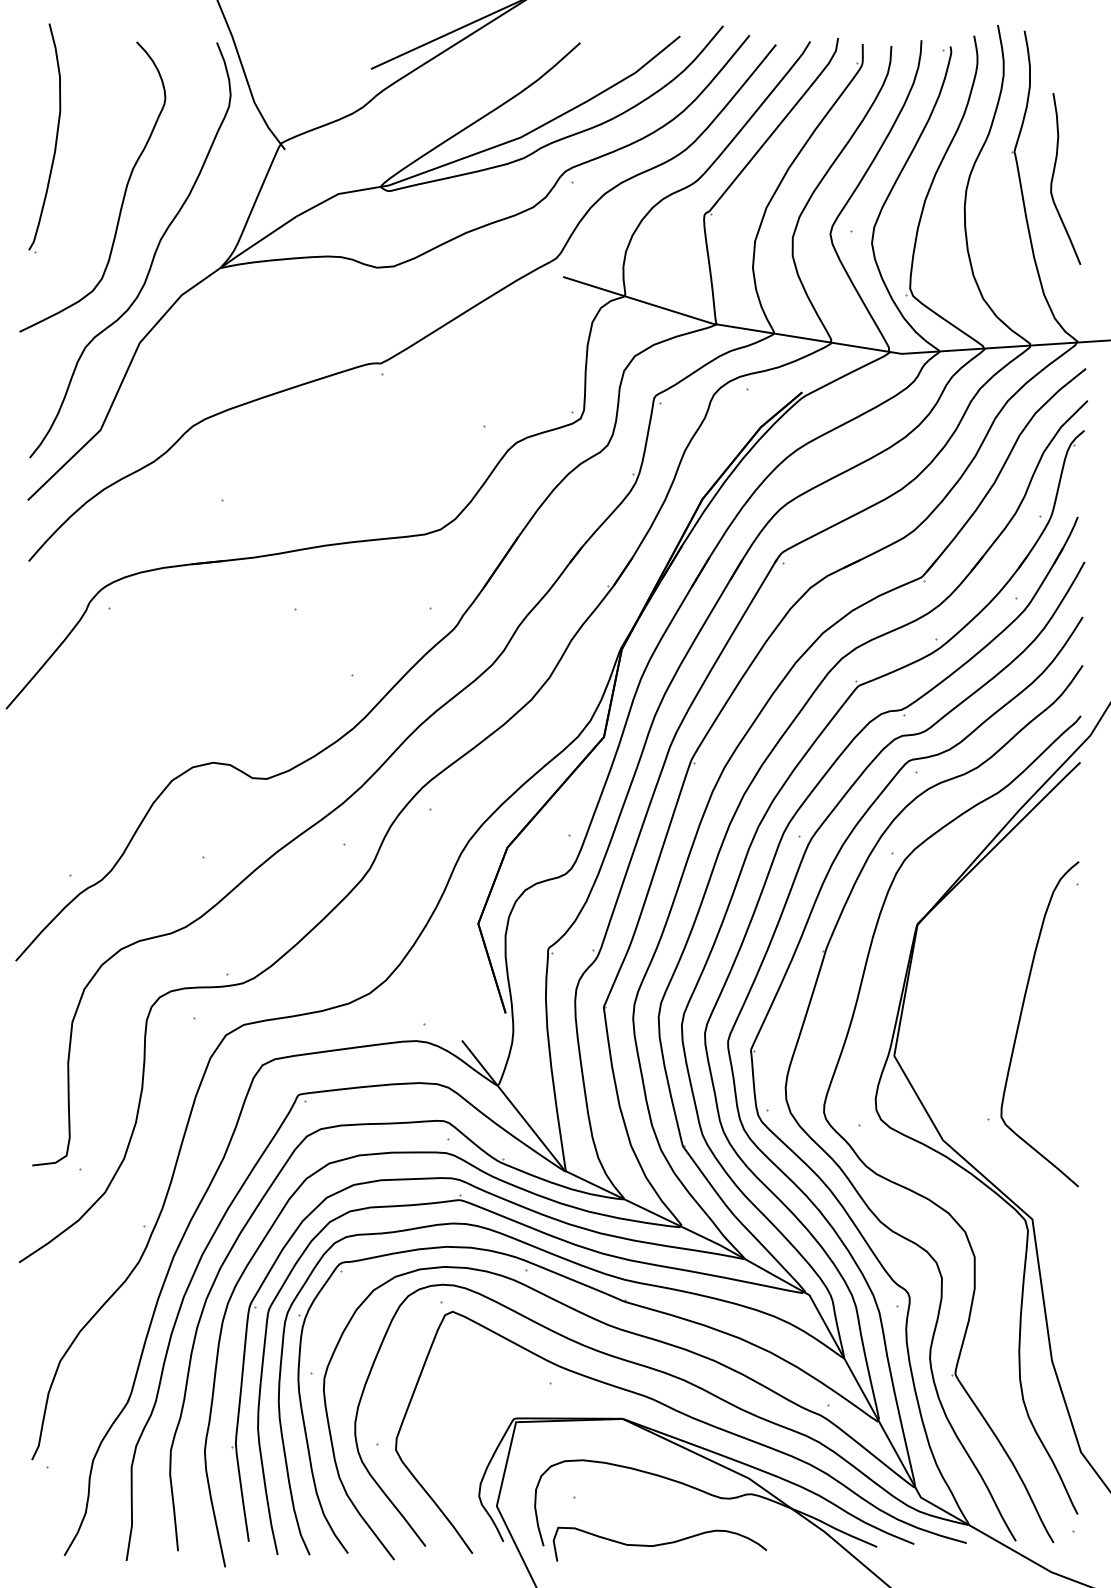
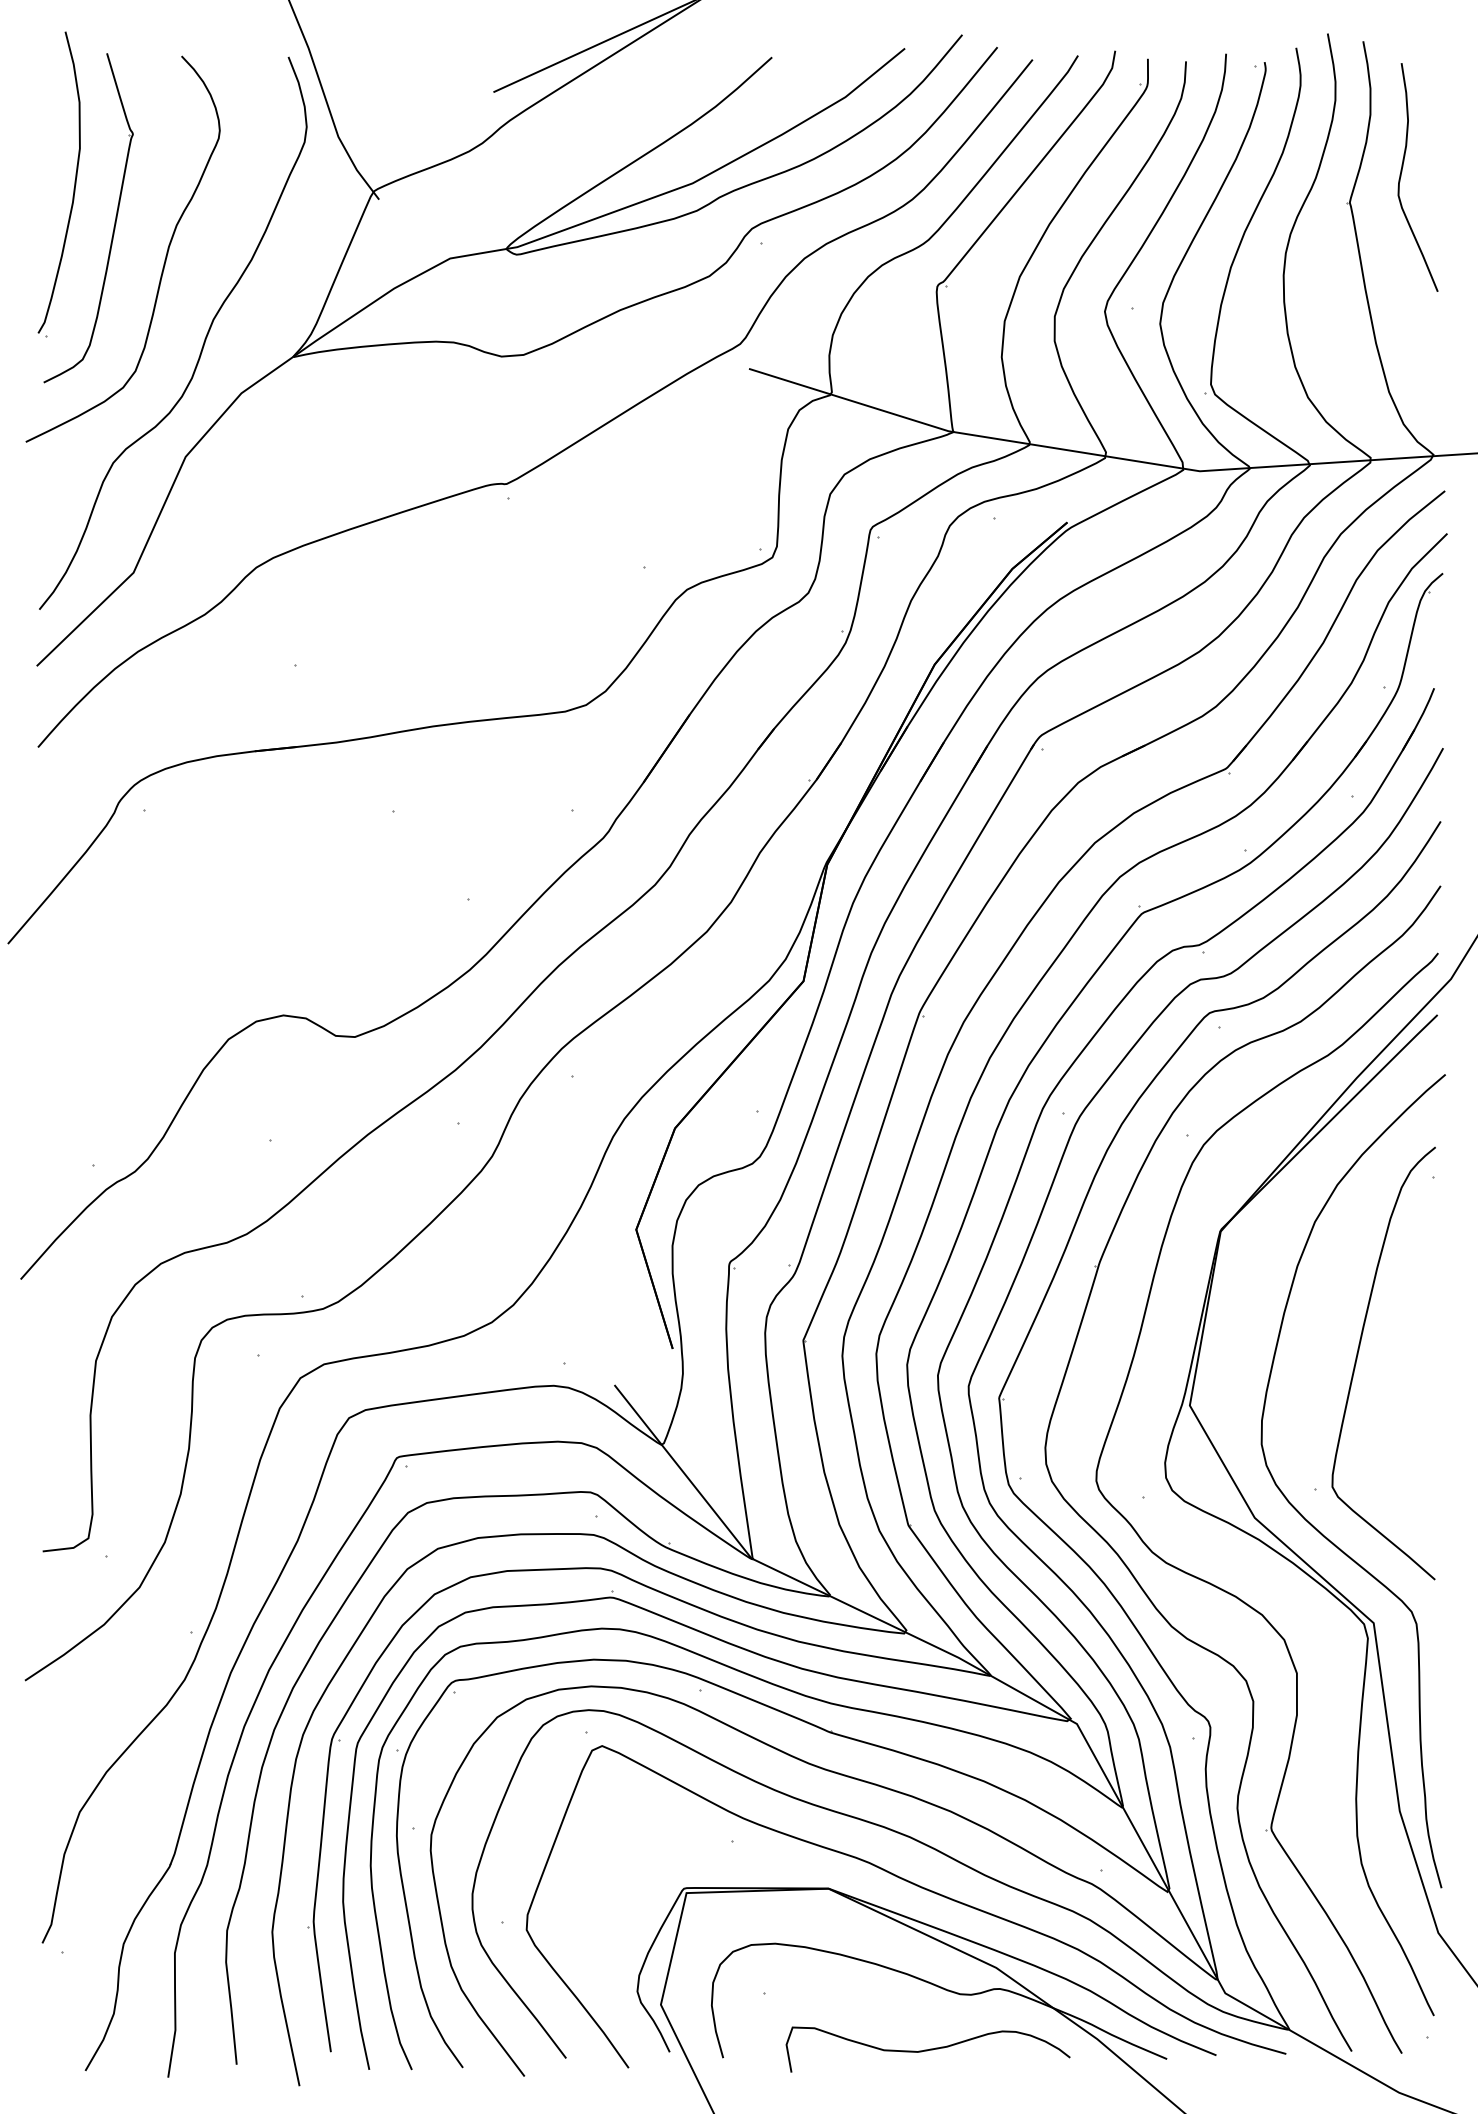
part: (86, 166) -> (114, 221), added
curve: (1054, 175) -> (1402, 172), moved
curve: (984, 1143) -> (1310, 1522), added
curve: (659, 1544) -> (927, 2049), moved

